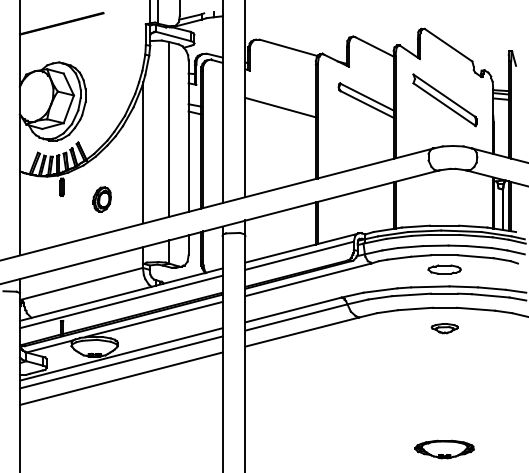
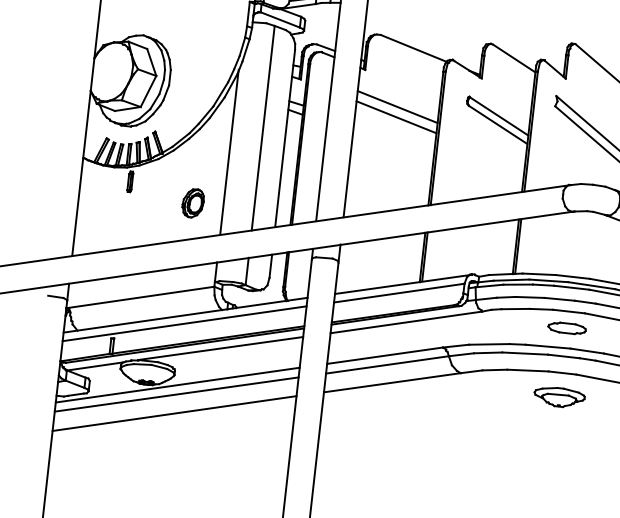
line: (280, 98) -> (397, 106), added
part: (101, 199) -> (192, 203), moved
part: (444, 328) -> (559, 397), size x1.67

